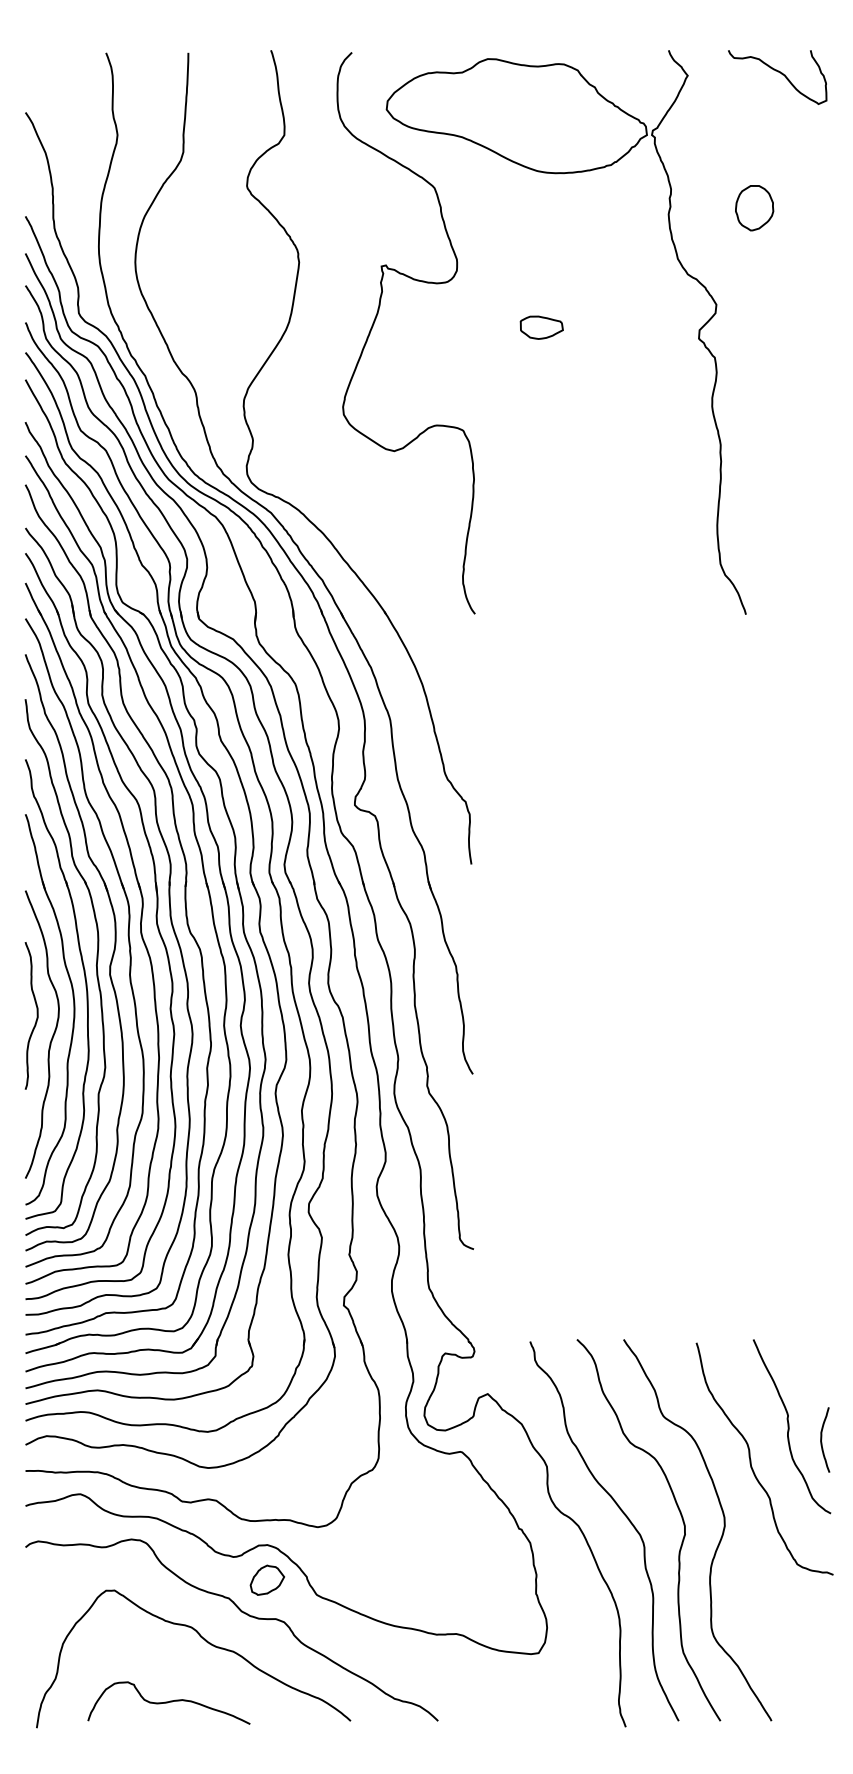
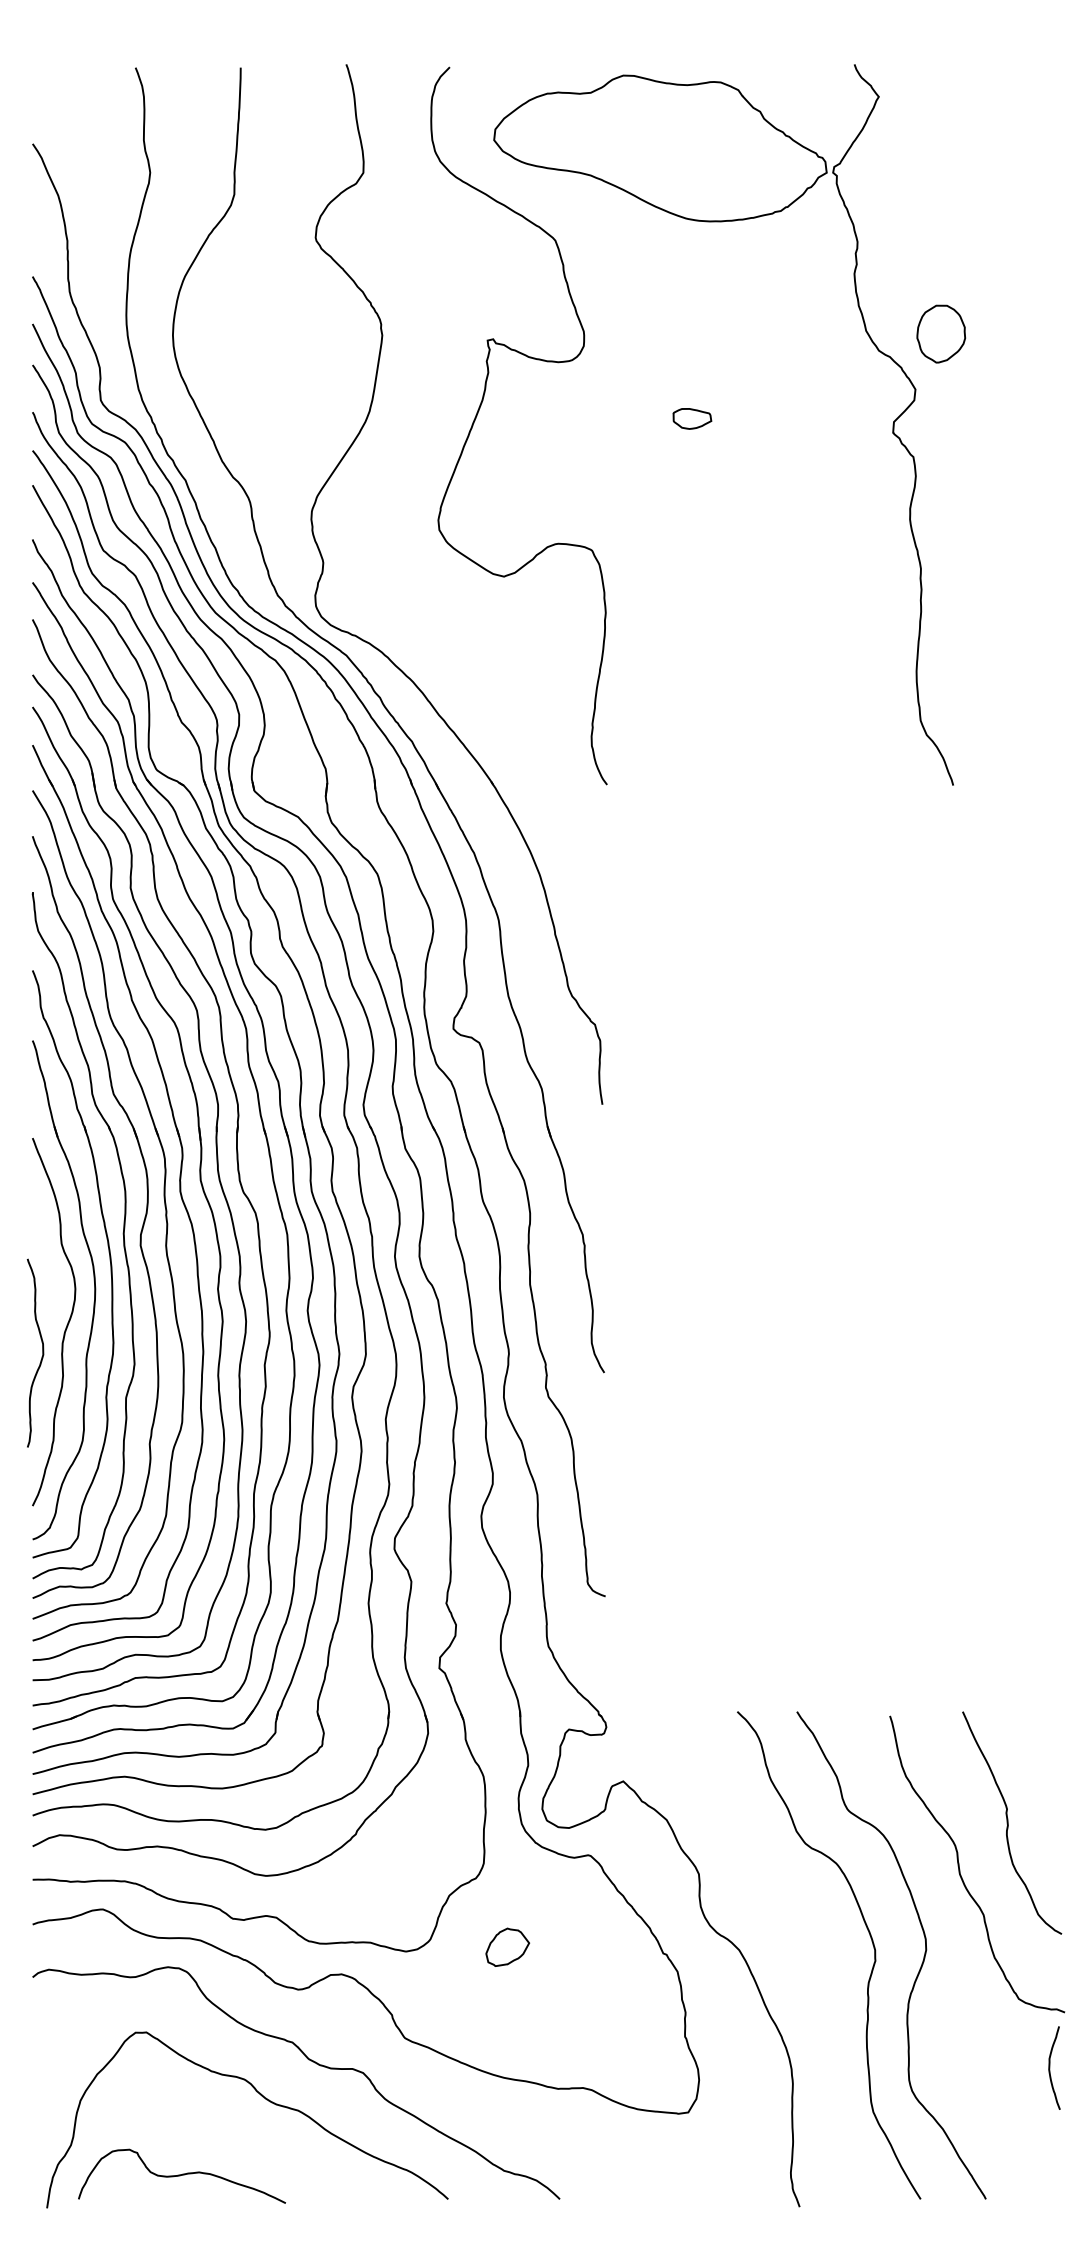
curve: (780, 73) -> (997, 94), removed
part: (754, 207) -> (941, 333), moved
part: (541, 327) -> (692, 418), size x0.7
curve: (37, 1015) -> (42, 1352), moved
curve: (822, 1439) -> (1050, 2067), moved
curve: (622, 1513) -> (795, 1933), removed
part: (267, 1579) -> (507, 1946), moved
curve: (168, 1702) -> (181, 2175), moved

